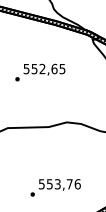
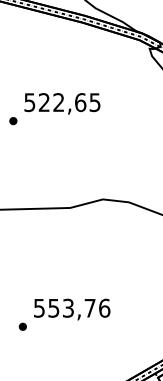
text: (34, 68) -> (44, 101), 552,65 -> 522,65
text: (55, 187) -> (64, 314), moved

